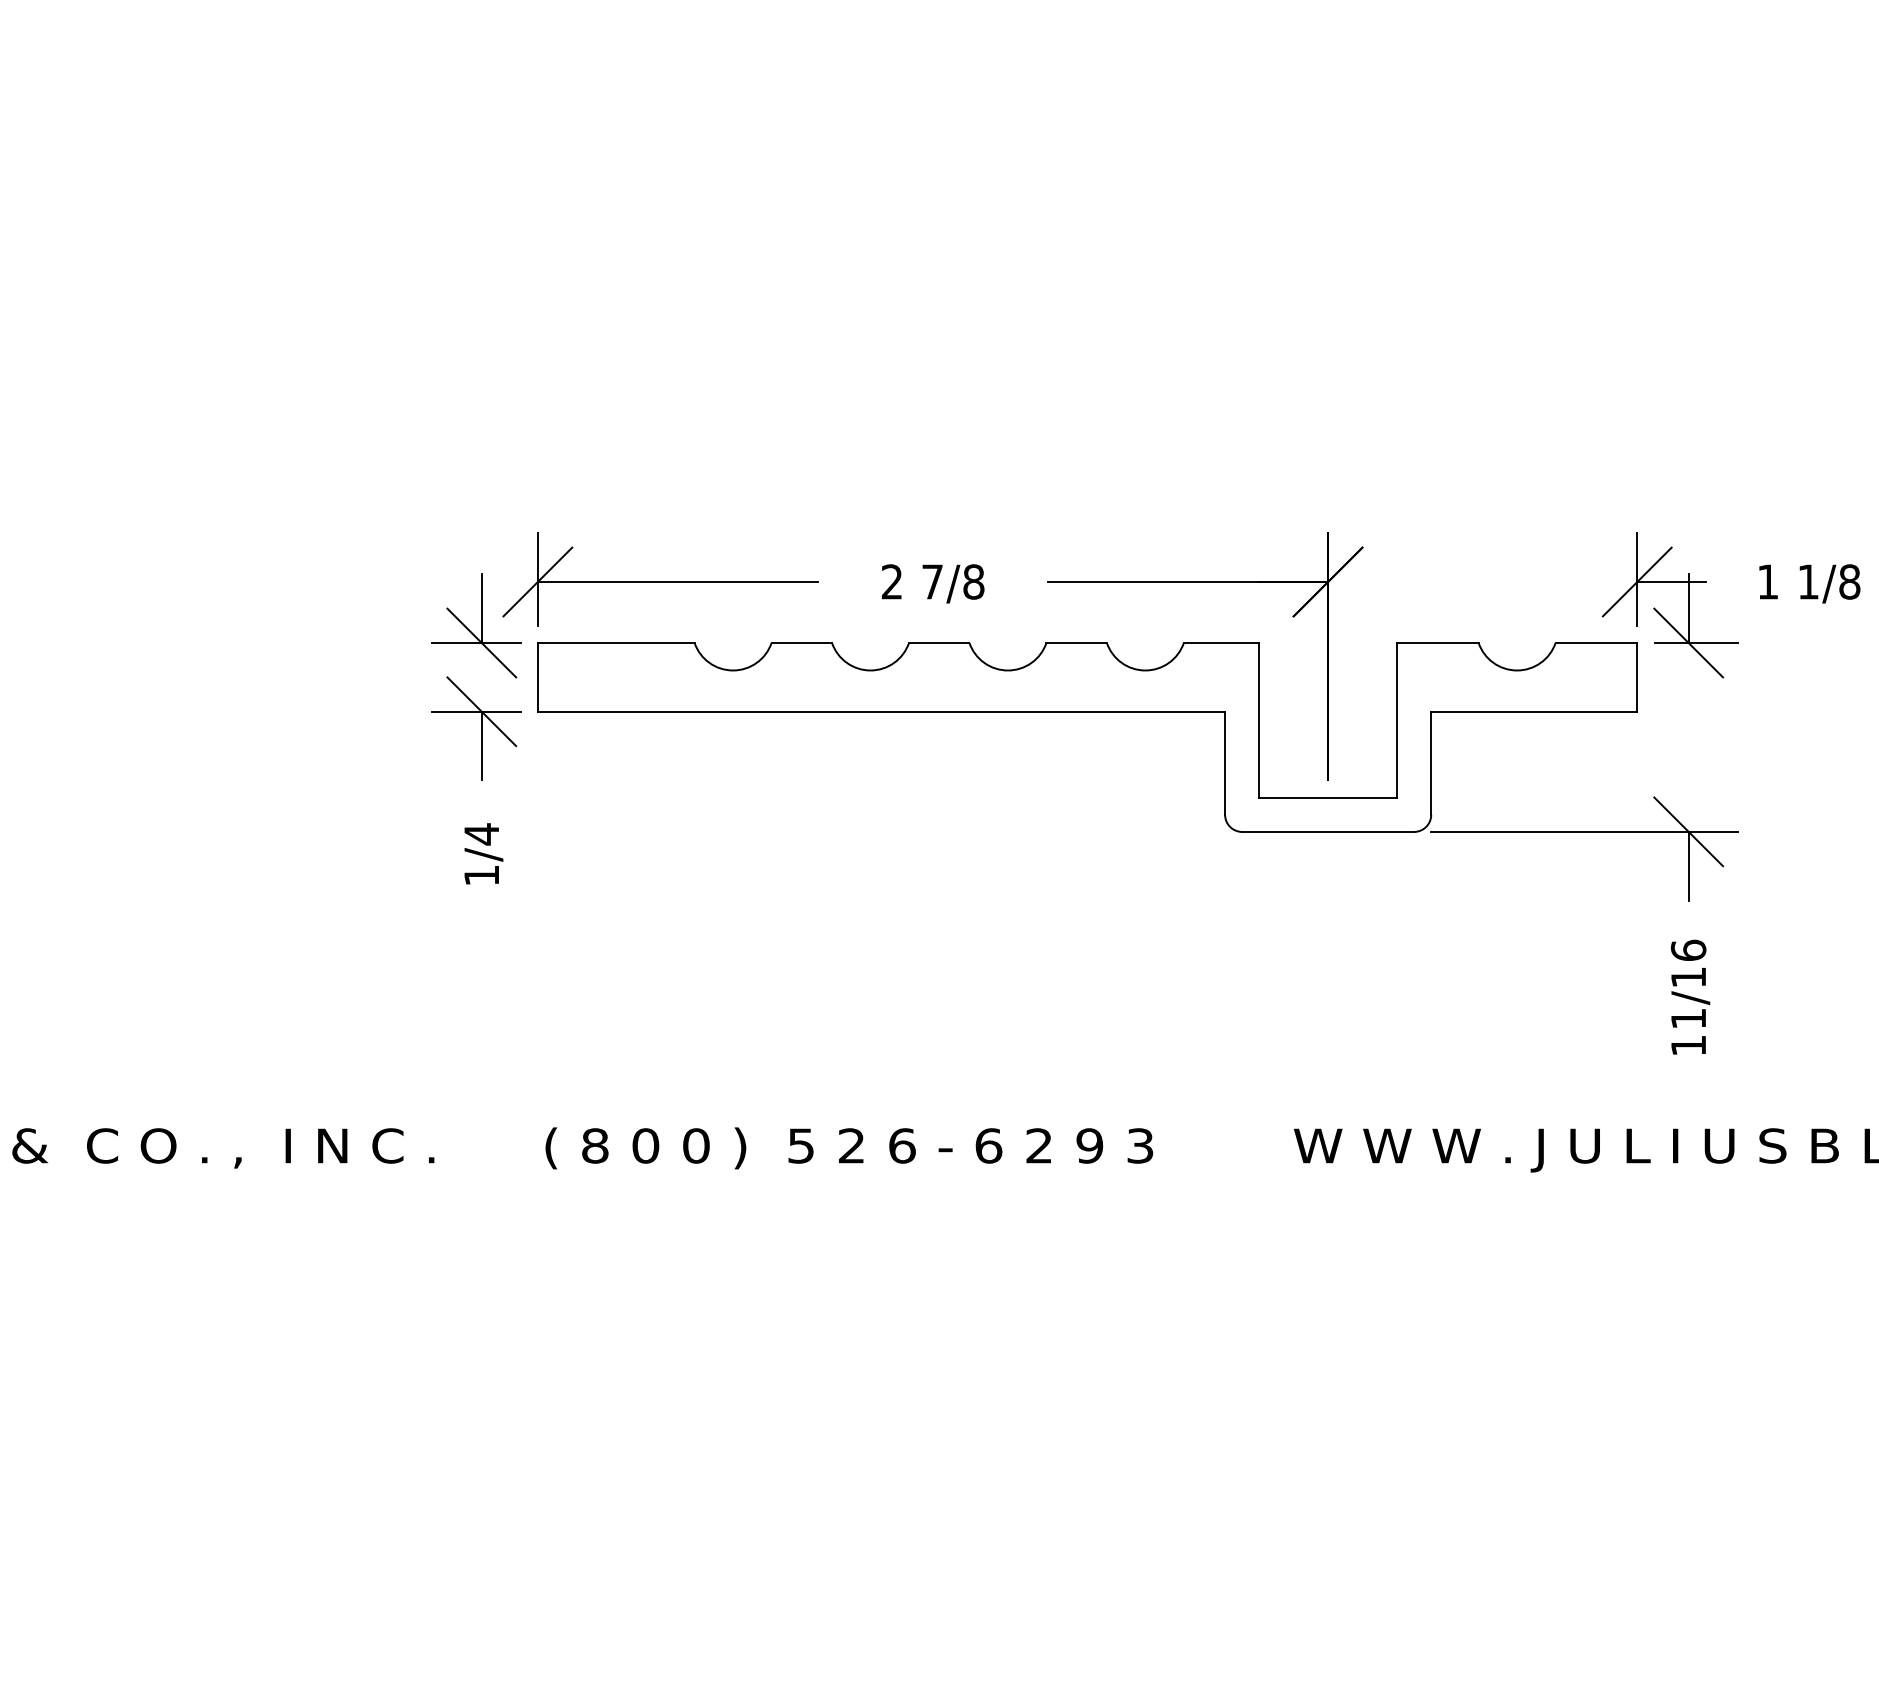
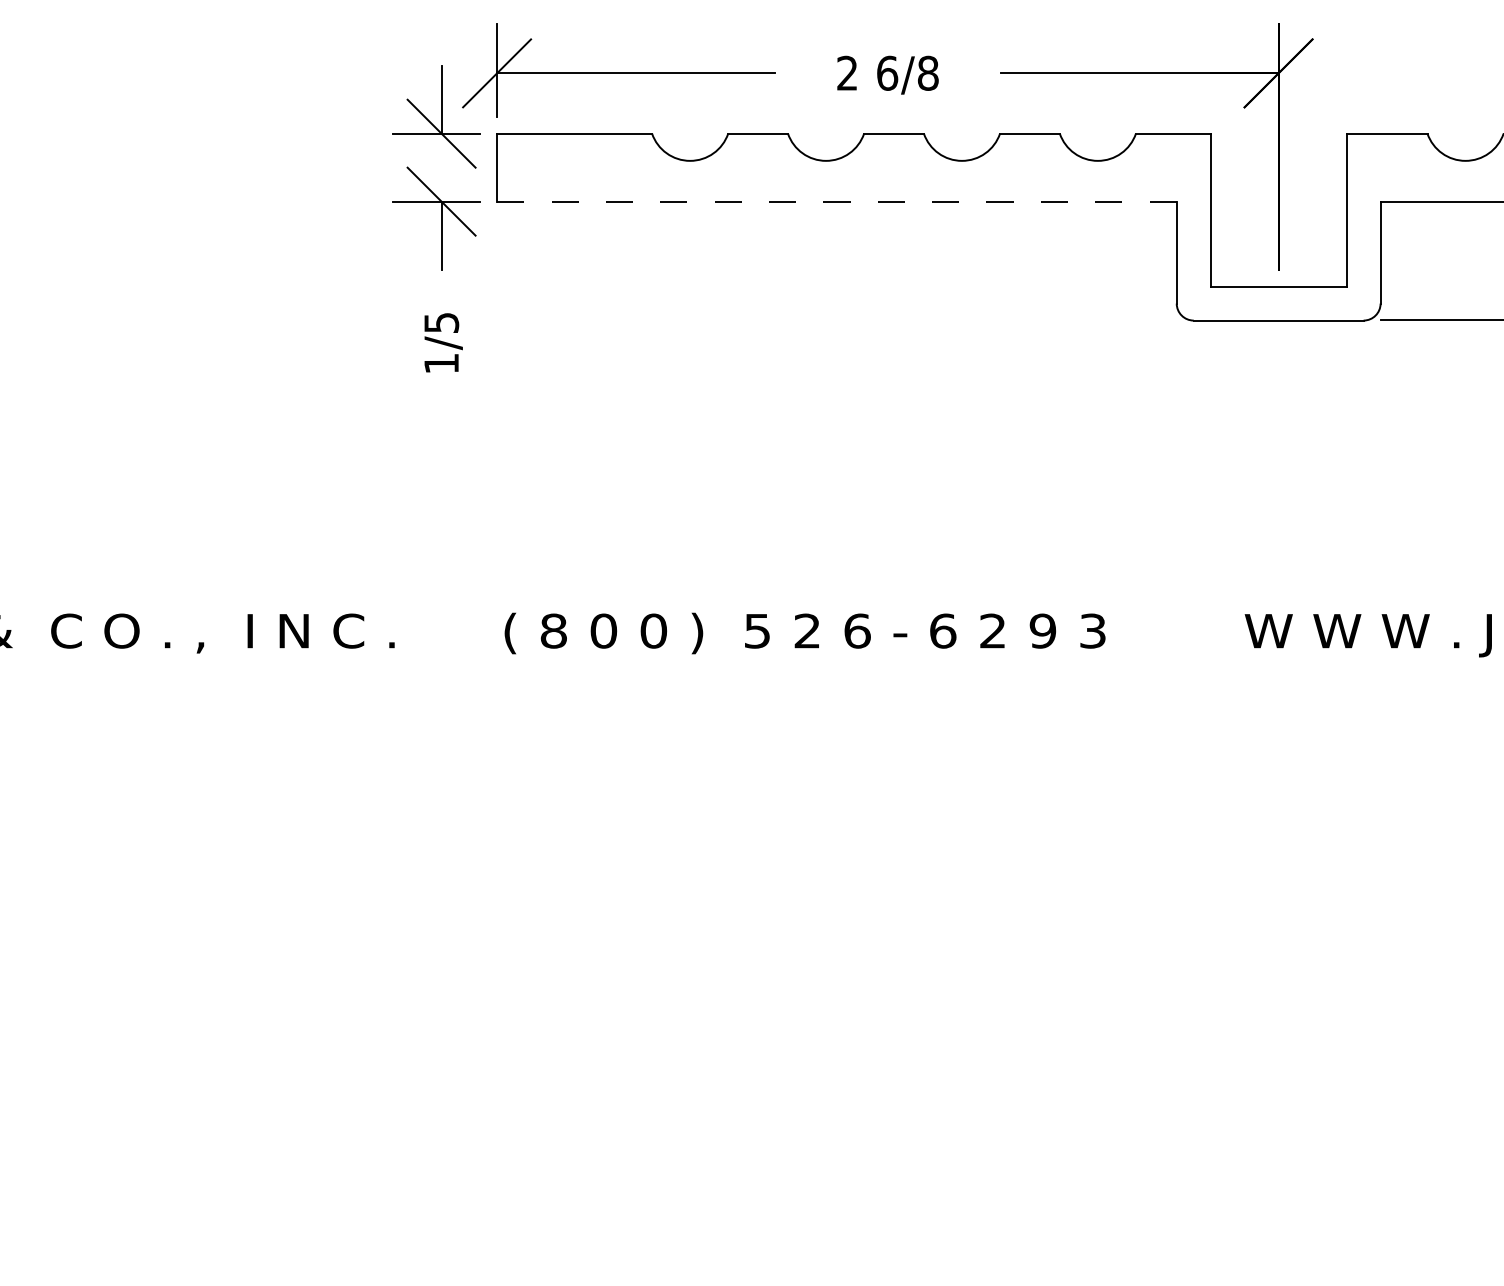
text: (932, 581) -> (887, 72), 7/8 -> 6/8
line: (881, 711) -> (836, 201), solid -> dashed
text: (481, 834) -> (441, 323), 1/4 -> 1/5

